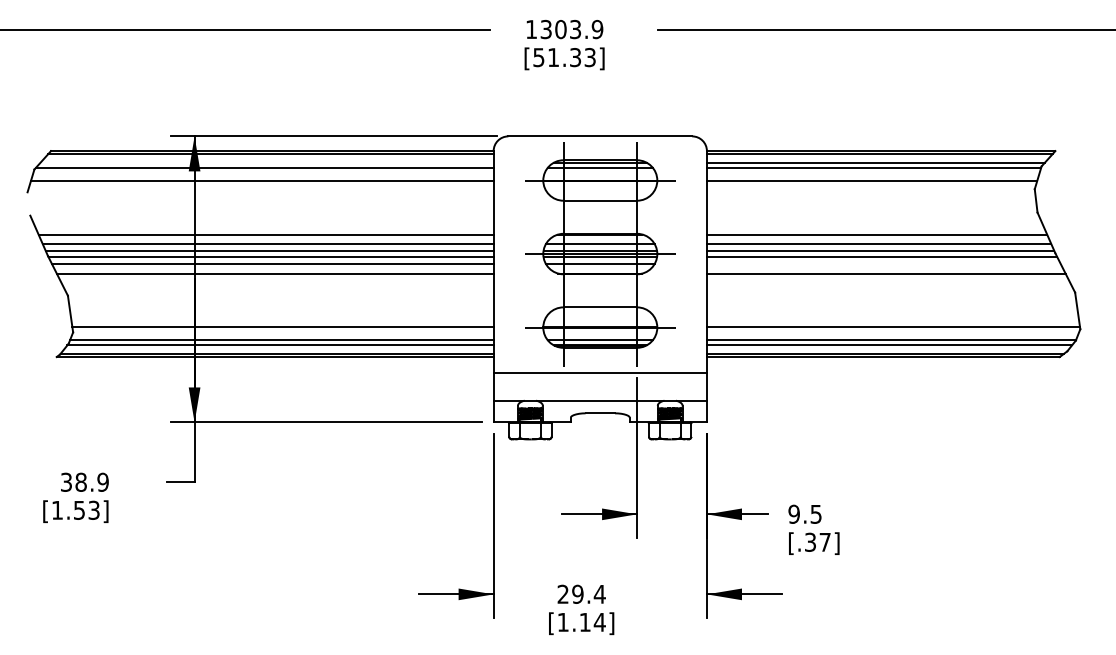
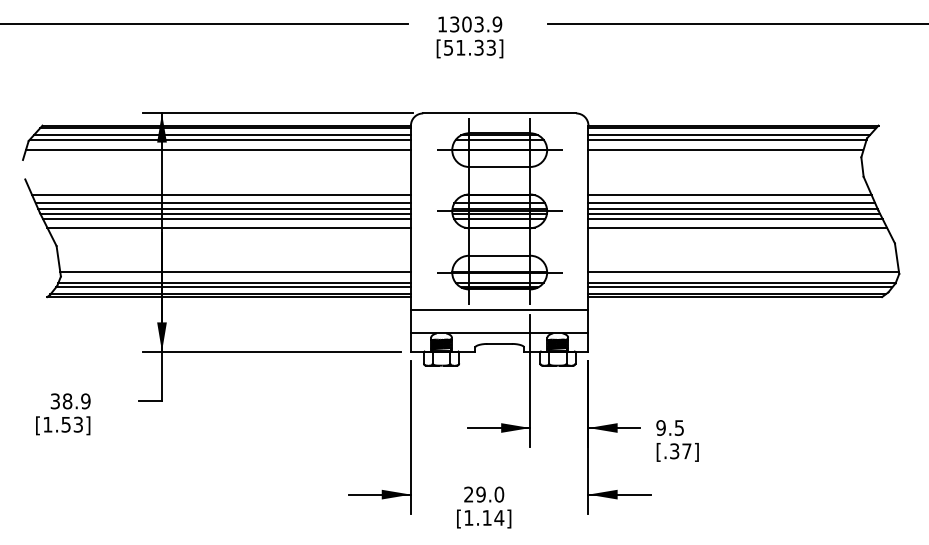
line: (266, 162) -> (221, 135), added
line: (883, 263) -> (735, 219), added
text: (600, 594) -> (499, 494), 29.4 -> 29.0

